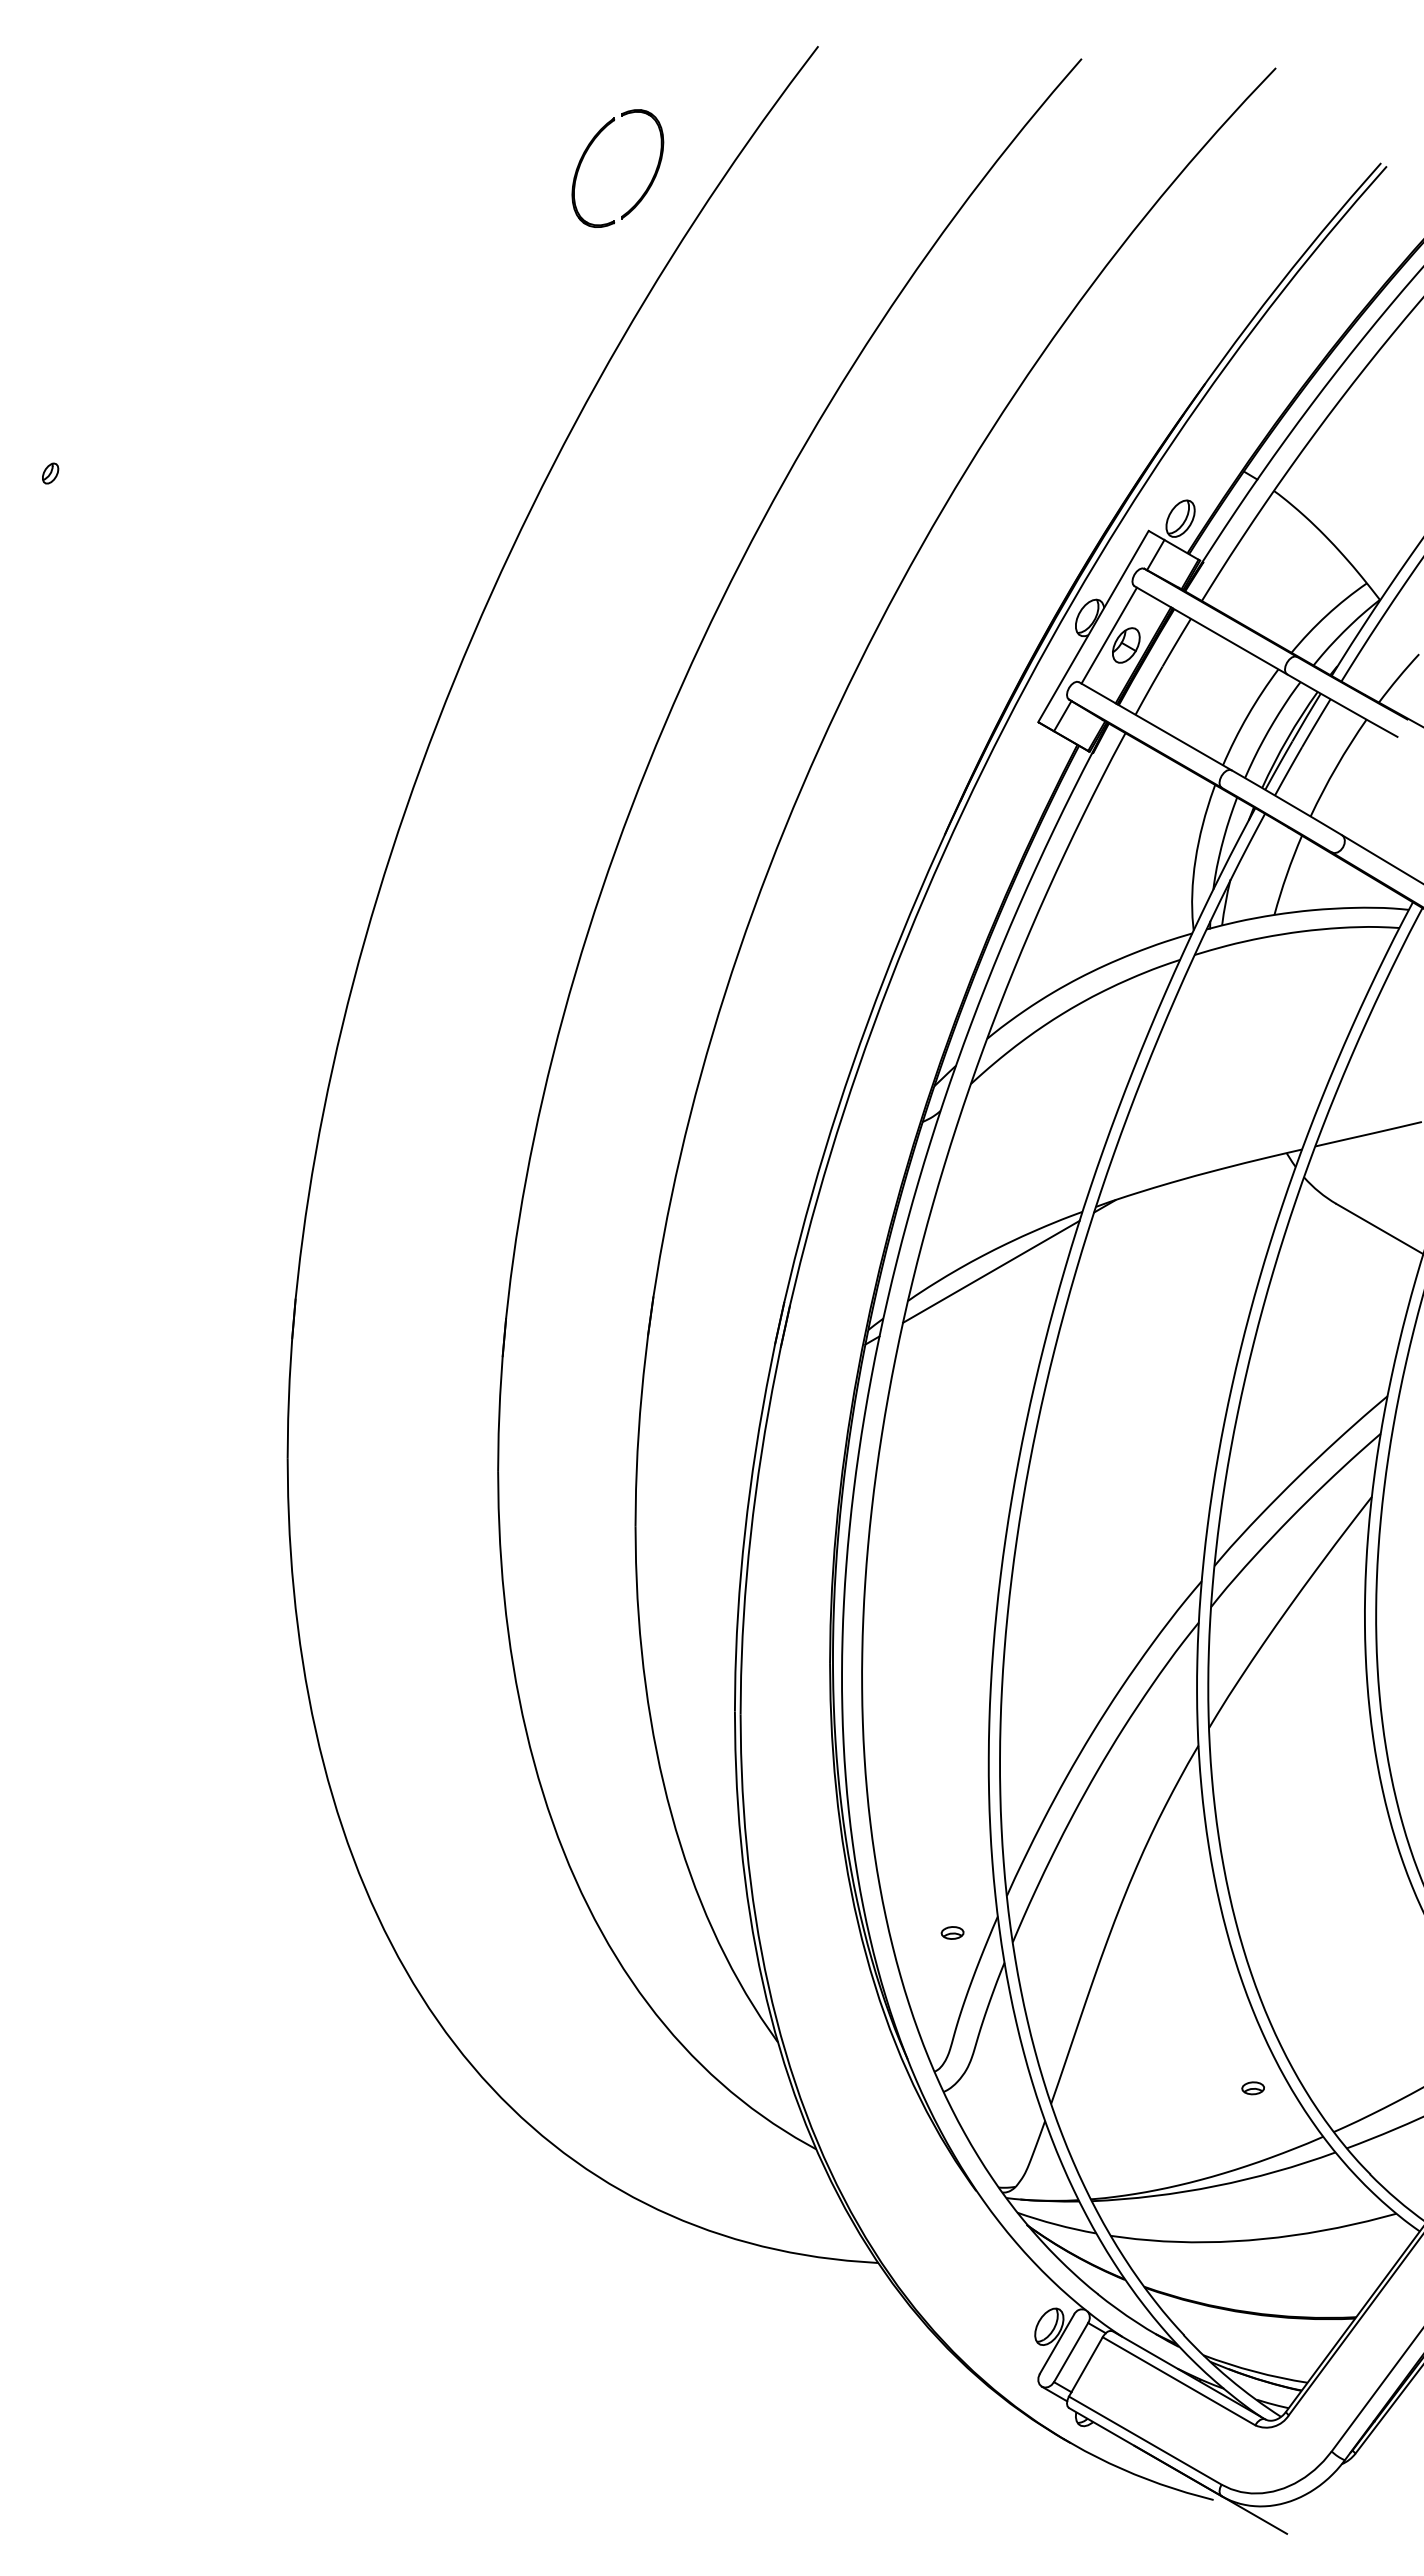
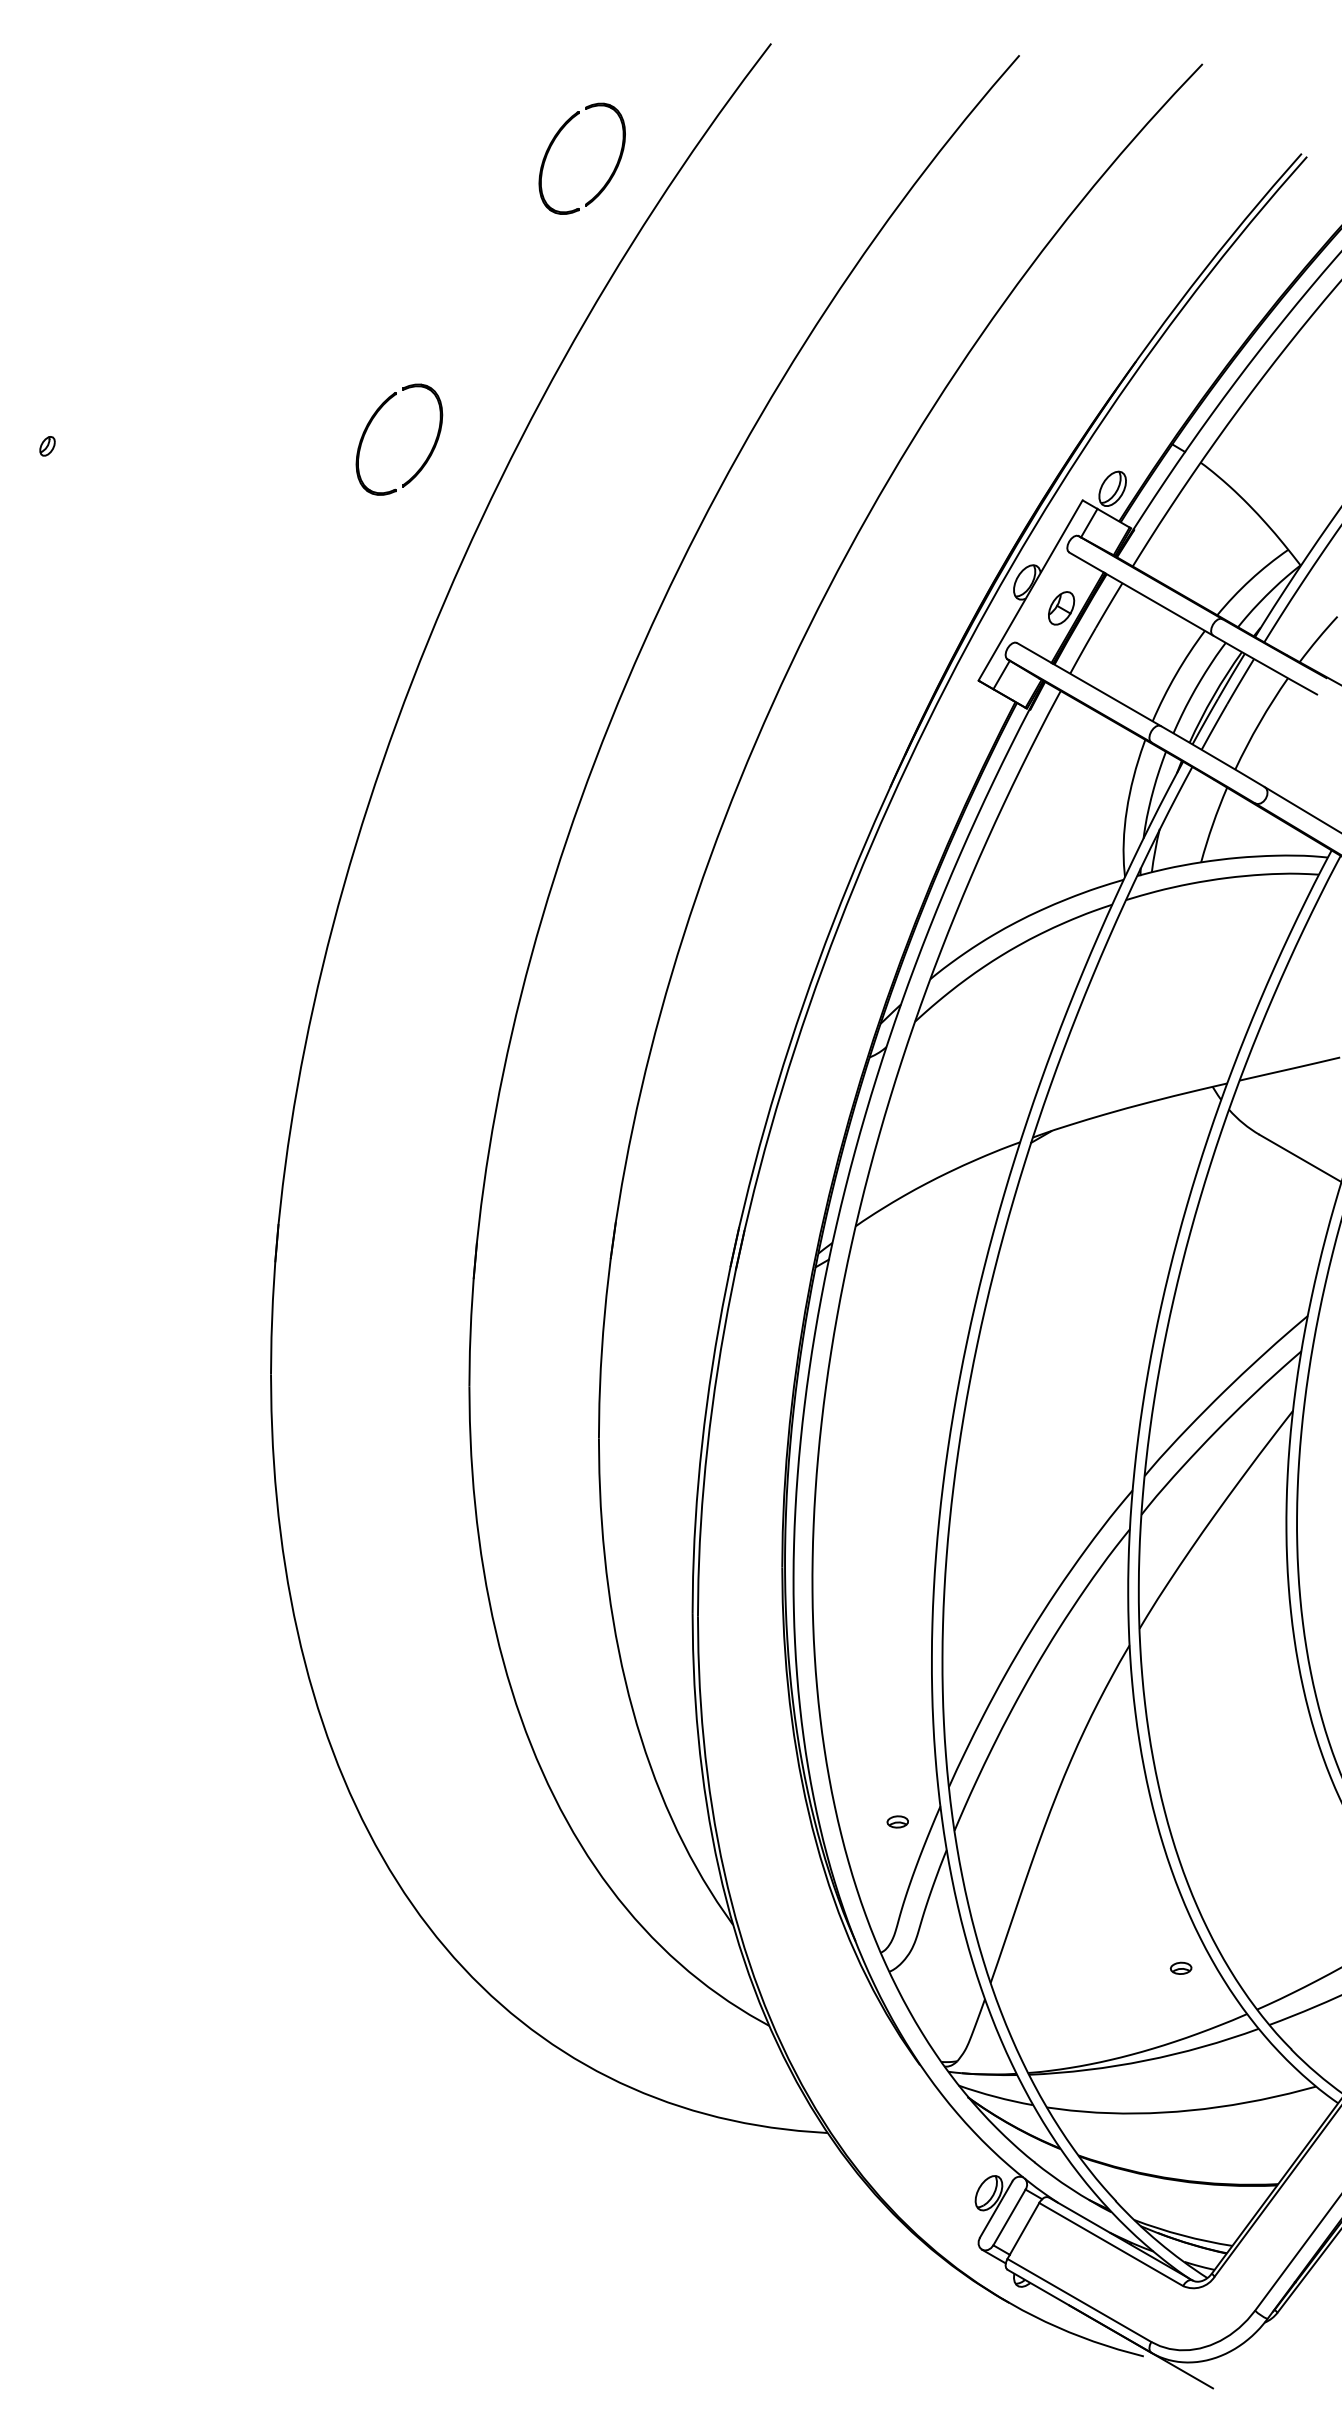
part: (395, 446) -> (372, 420), added
line: (1108, 635) -> (1044, 598), removed
line: (991, 1271) -> (934, 1198), removed

